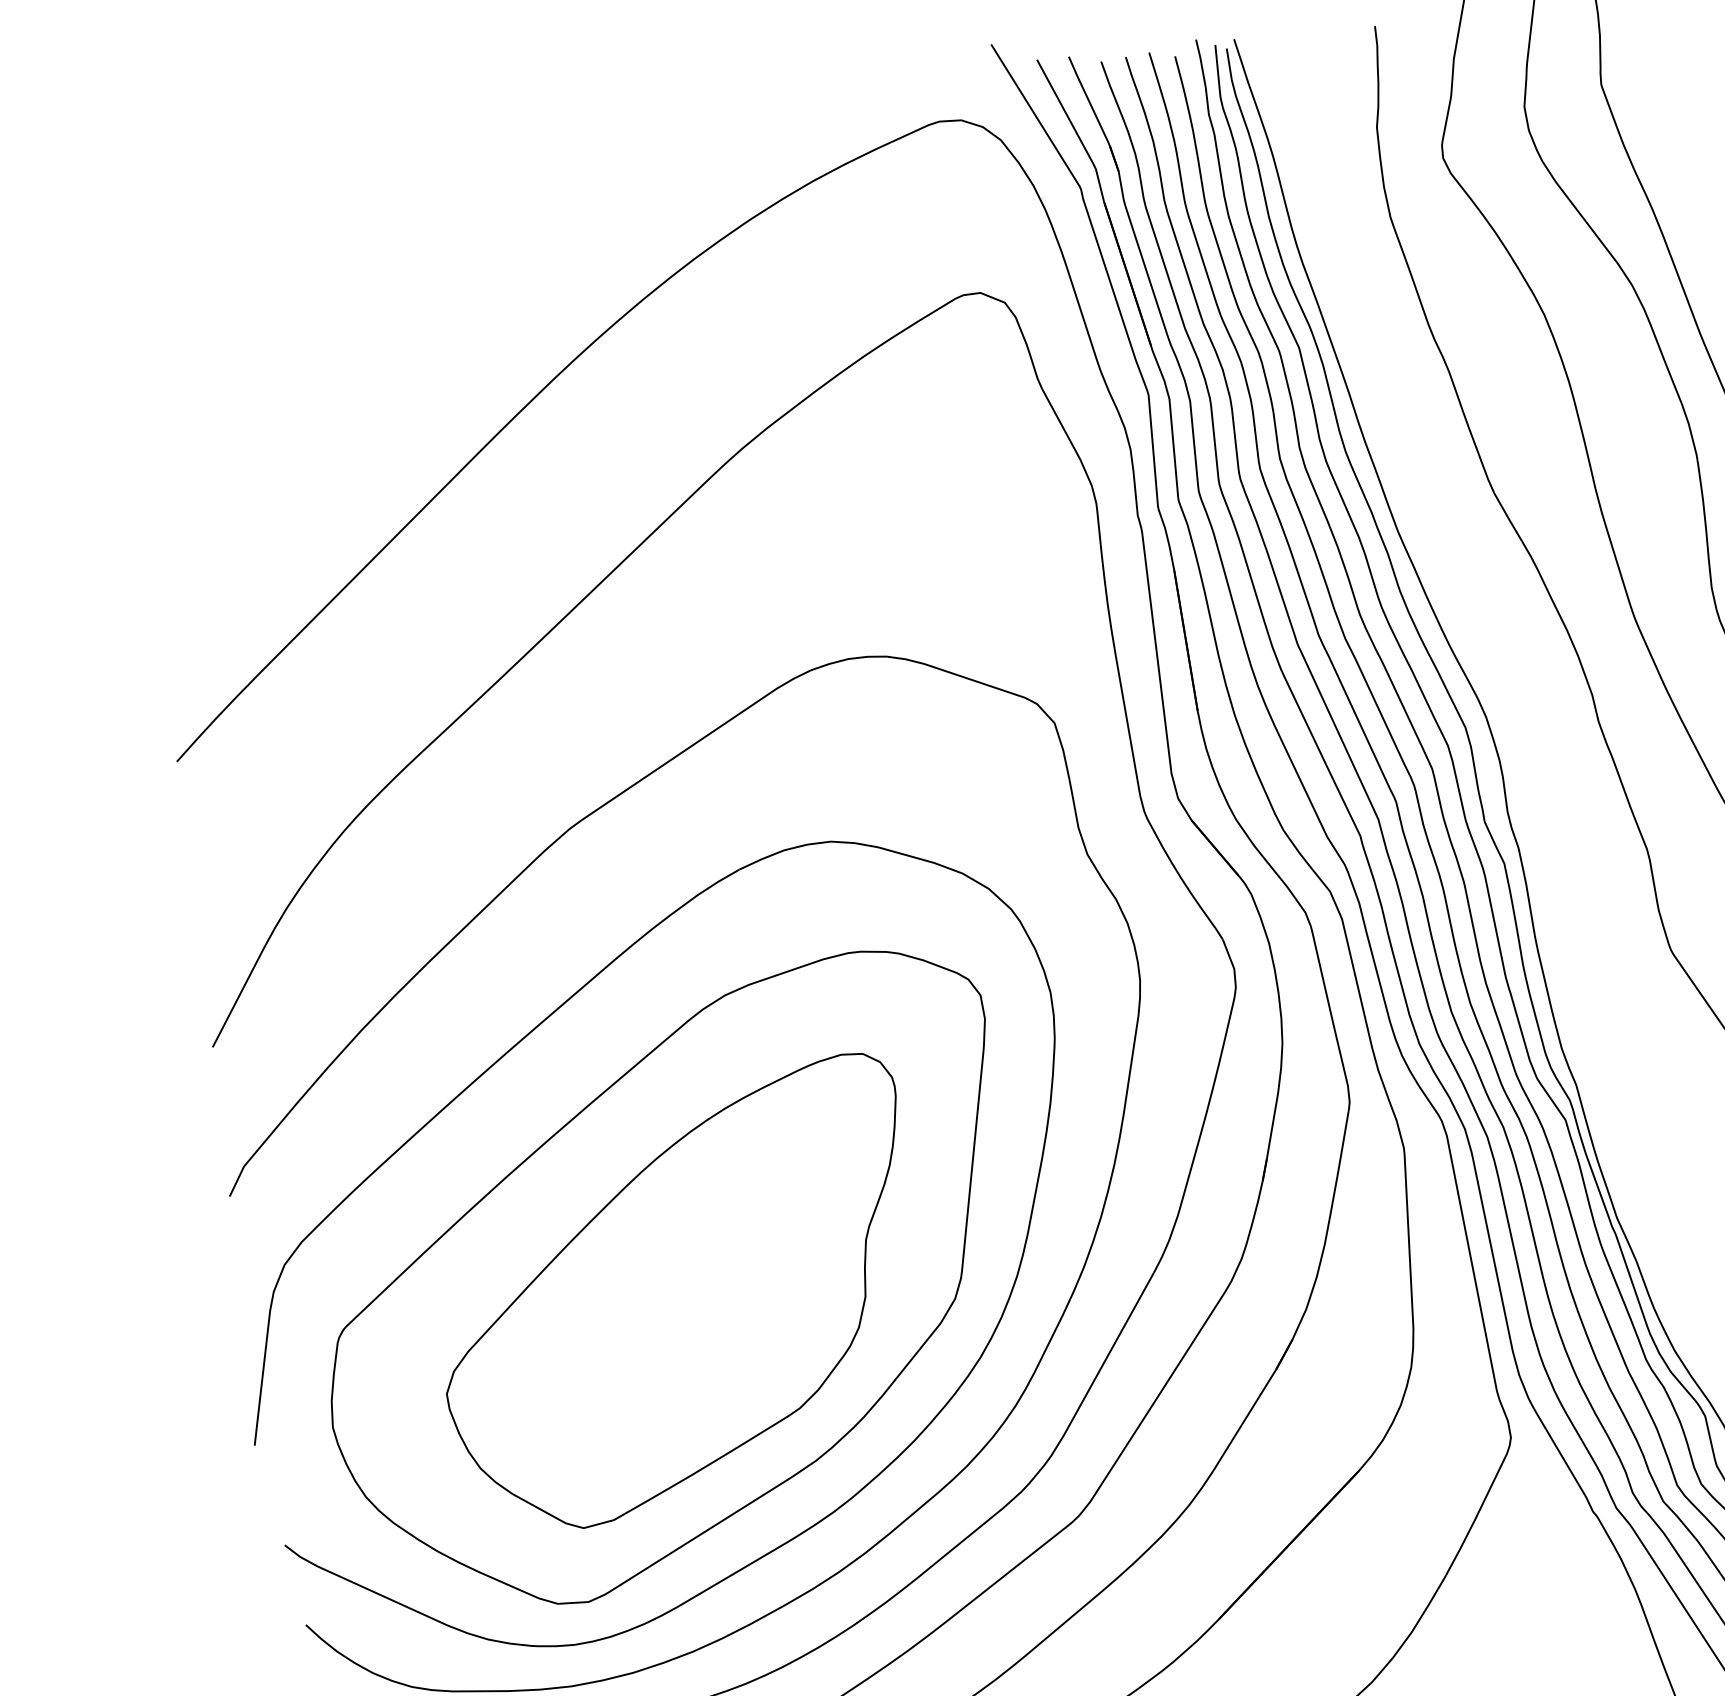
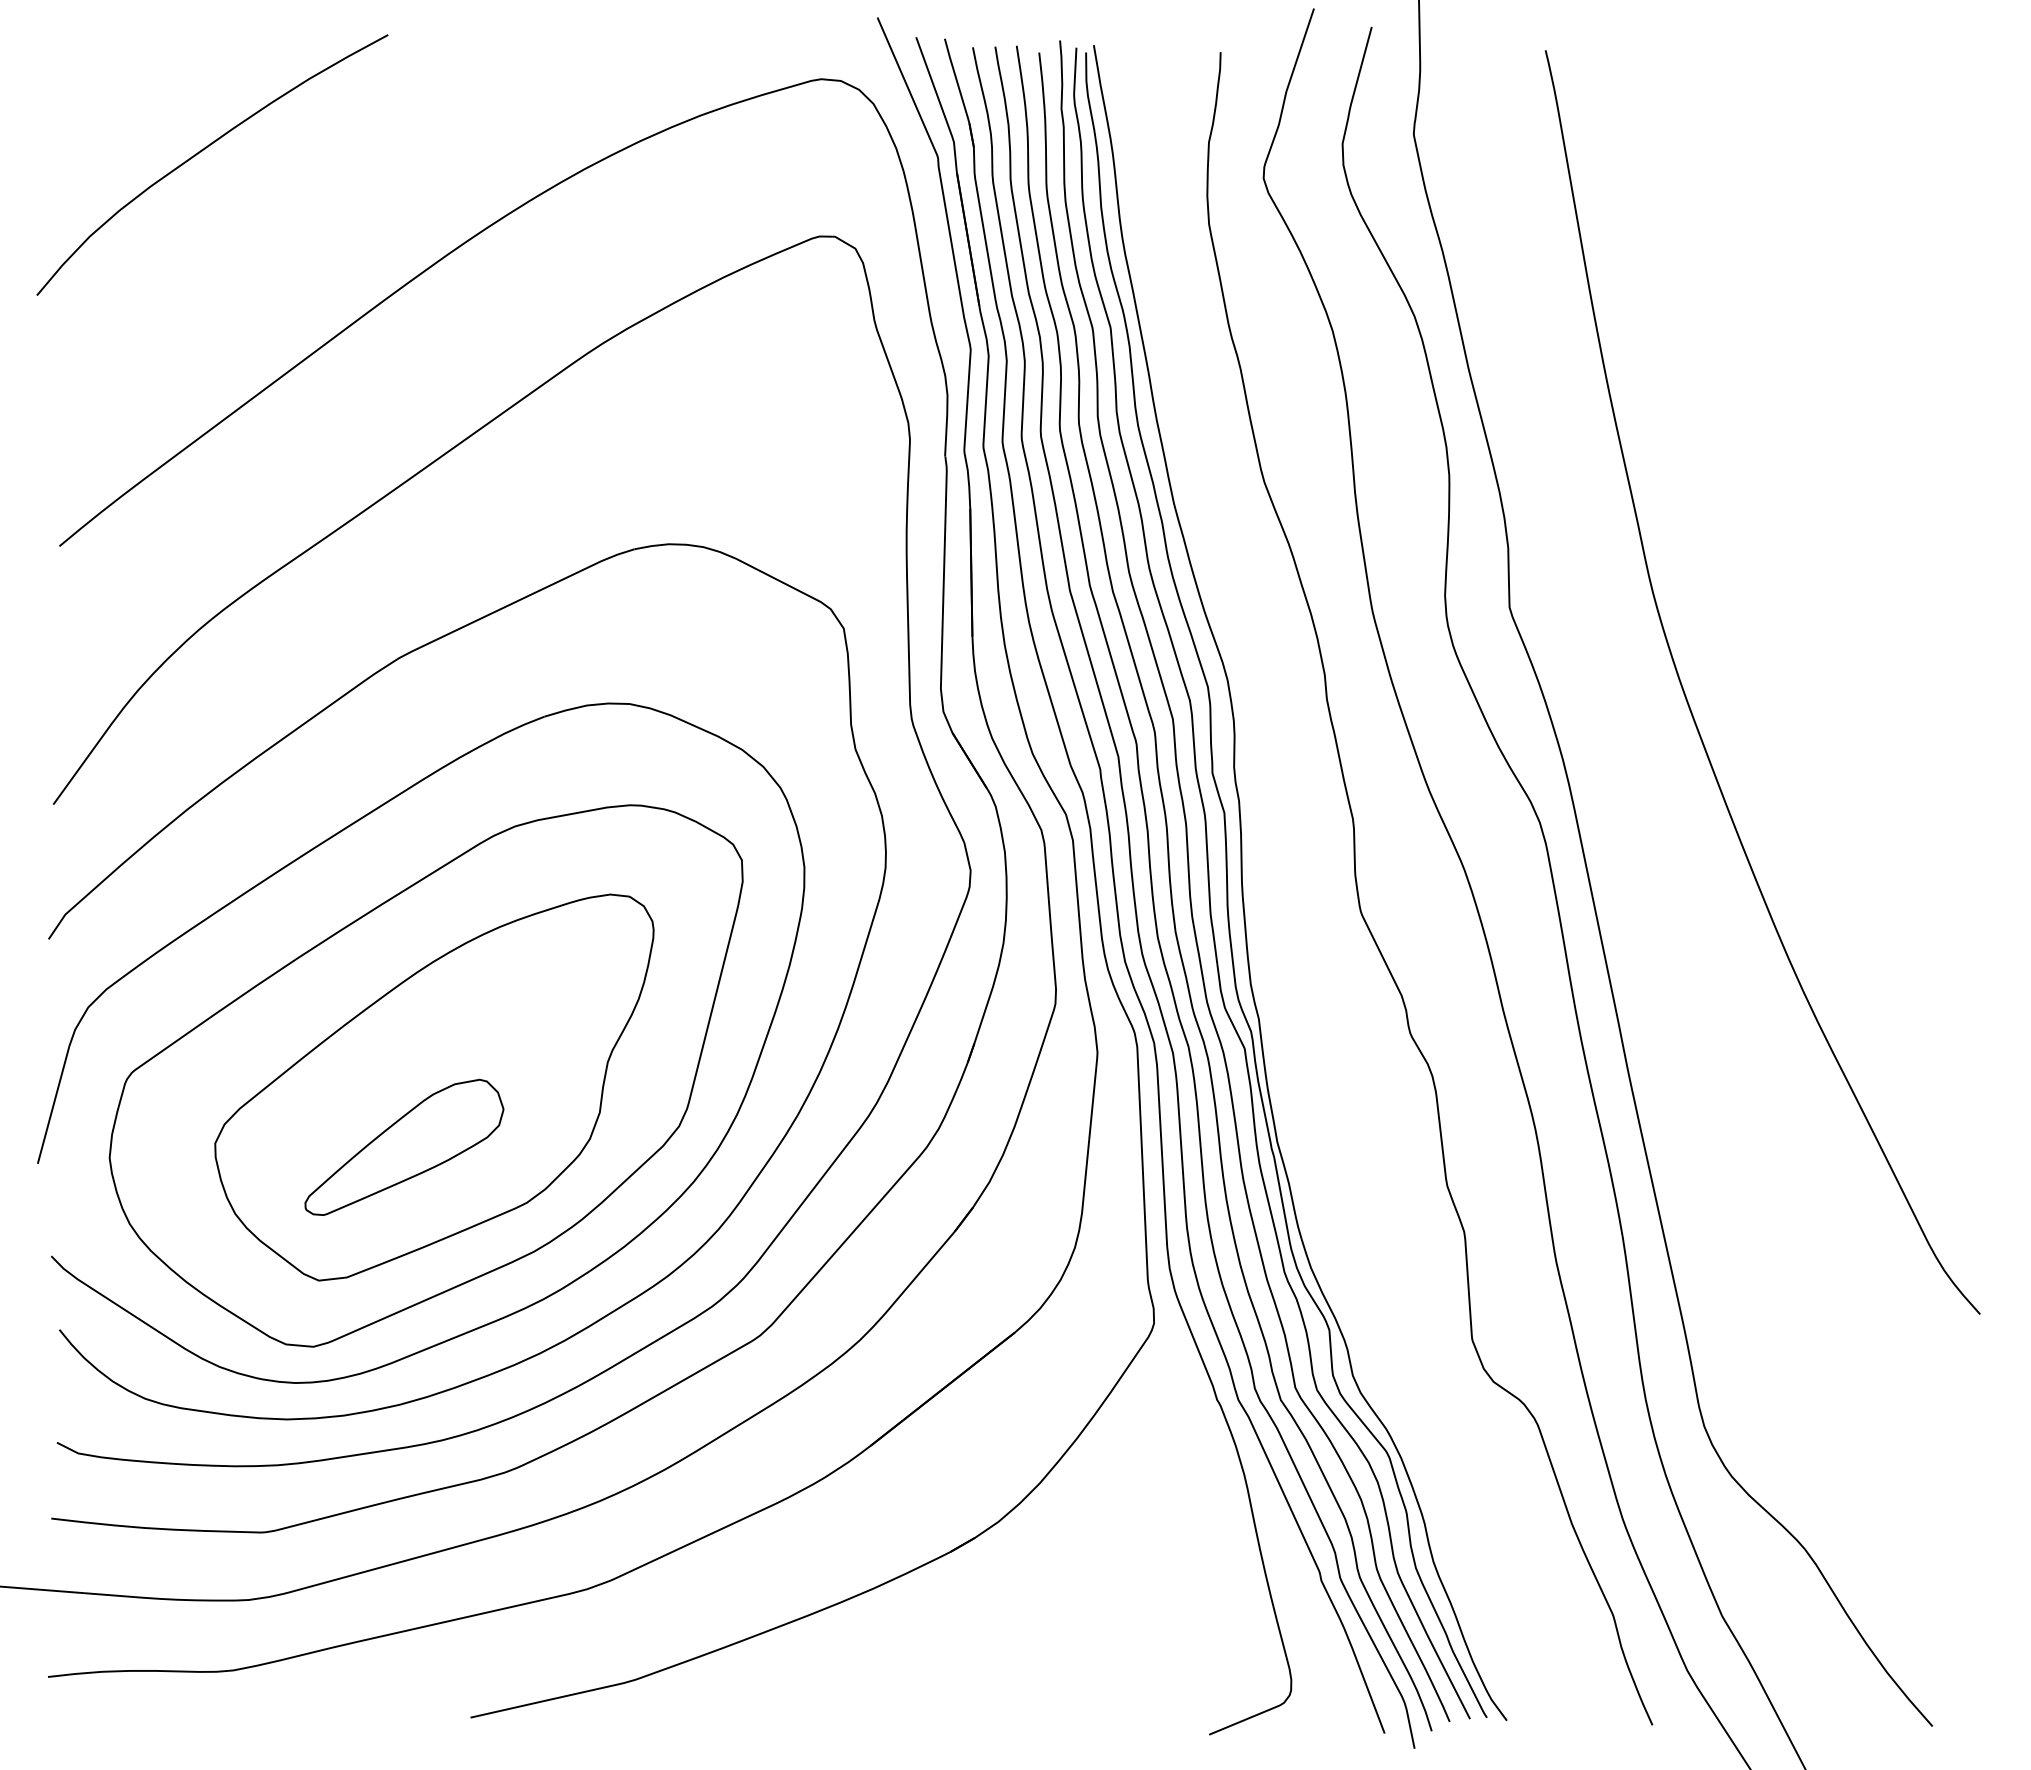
curve: (269, 303) -> (202, 151), added
part: (655, 1366) -> (404, 1146), added

